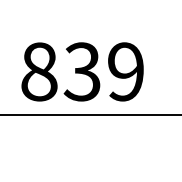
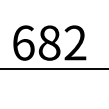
text: (82, 70) -> (49, 42), 839 -> 682

